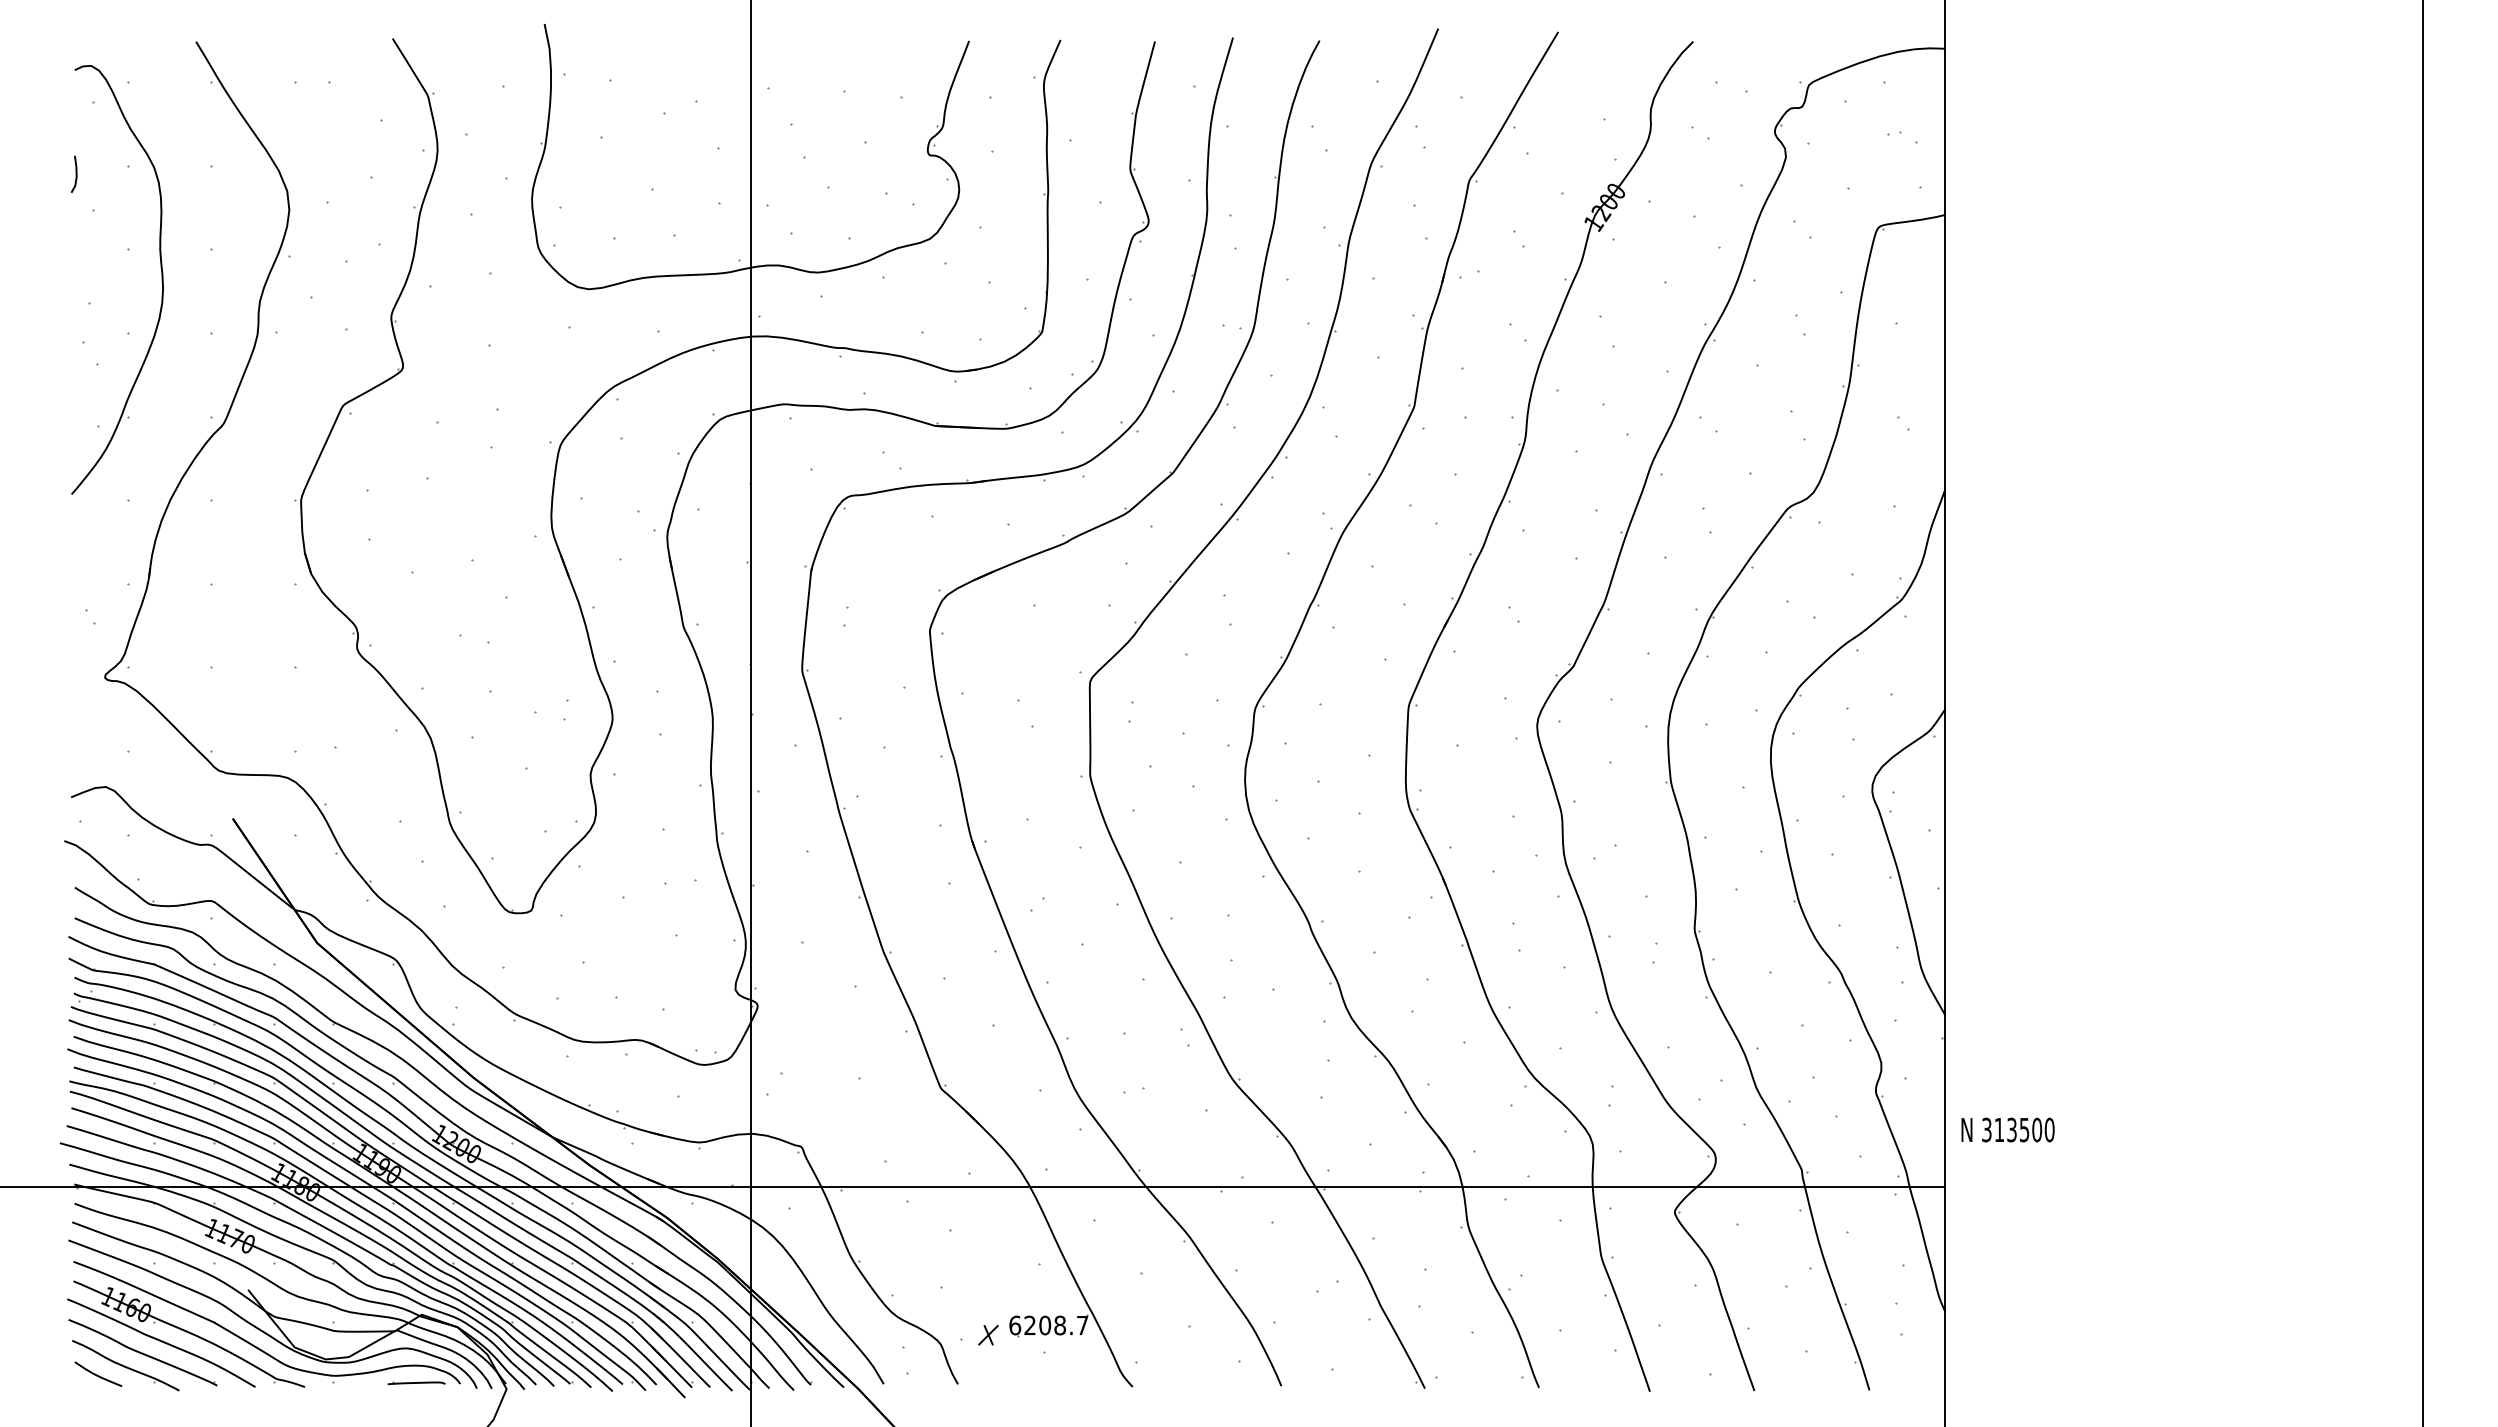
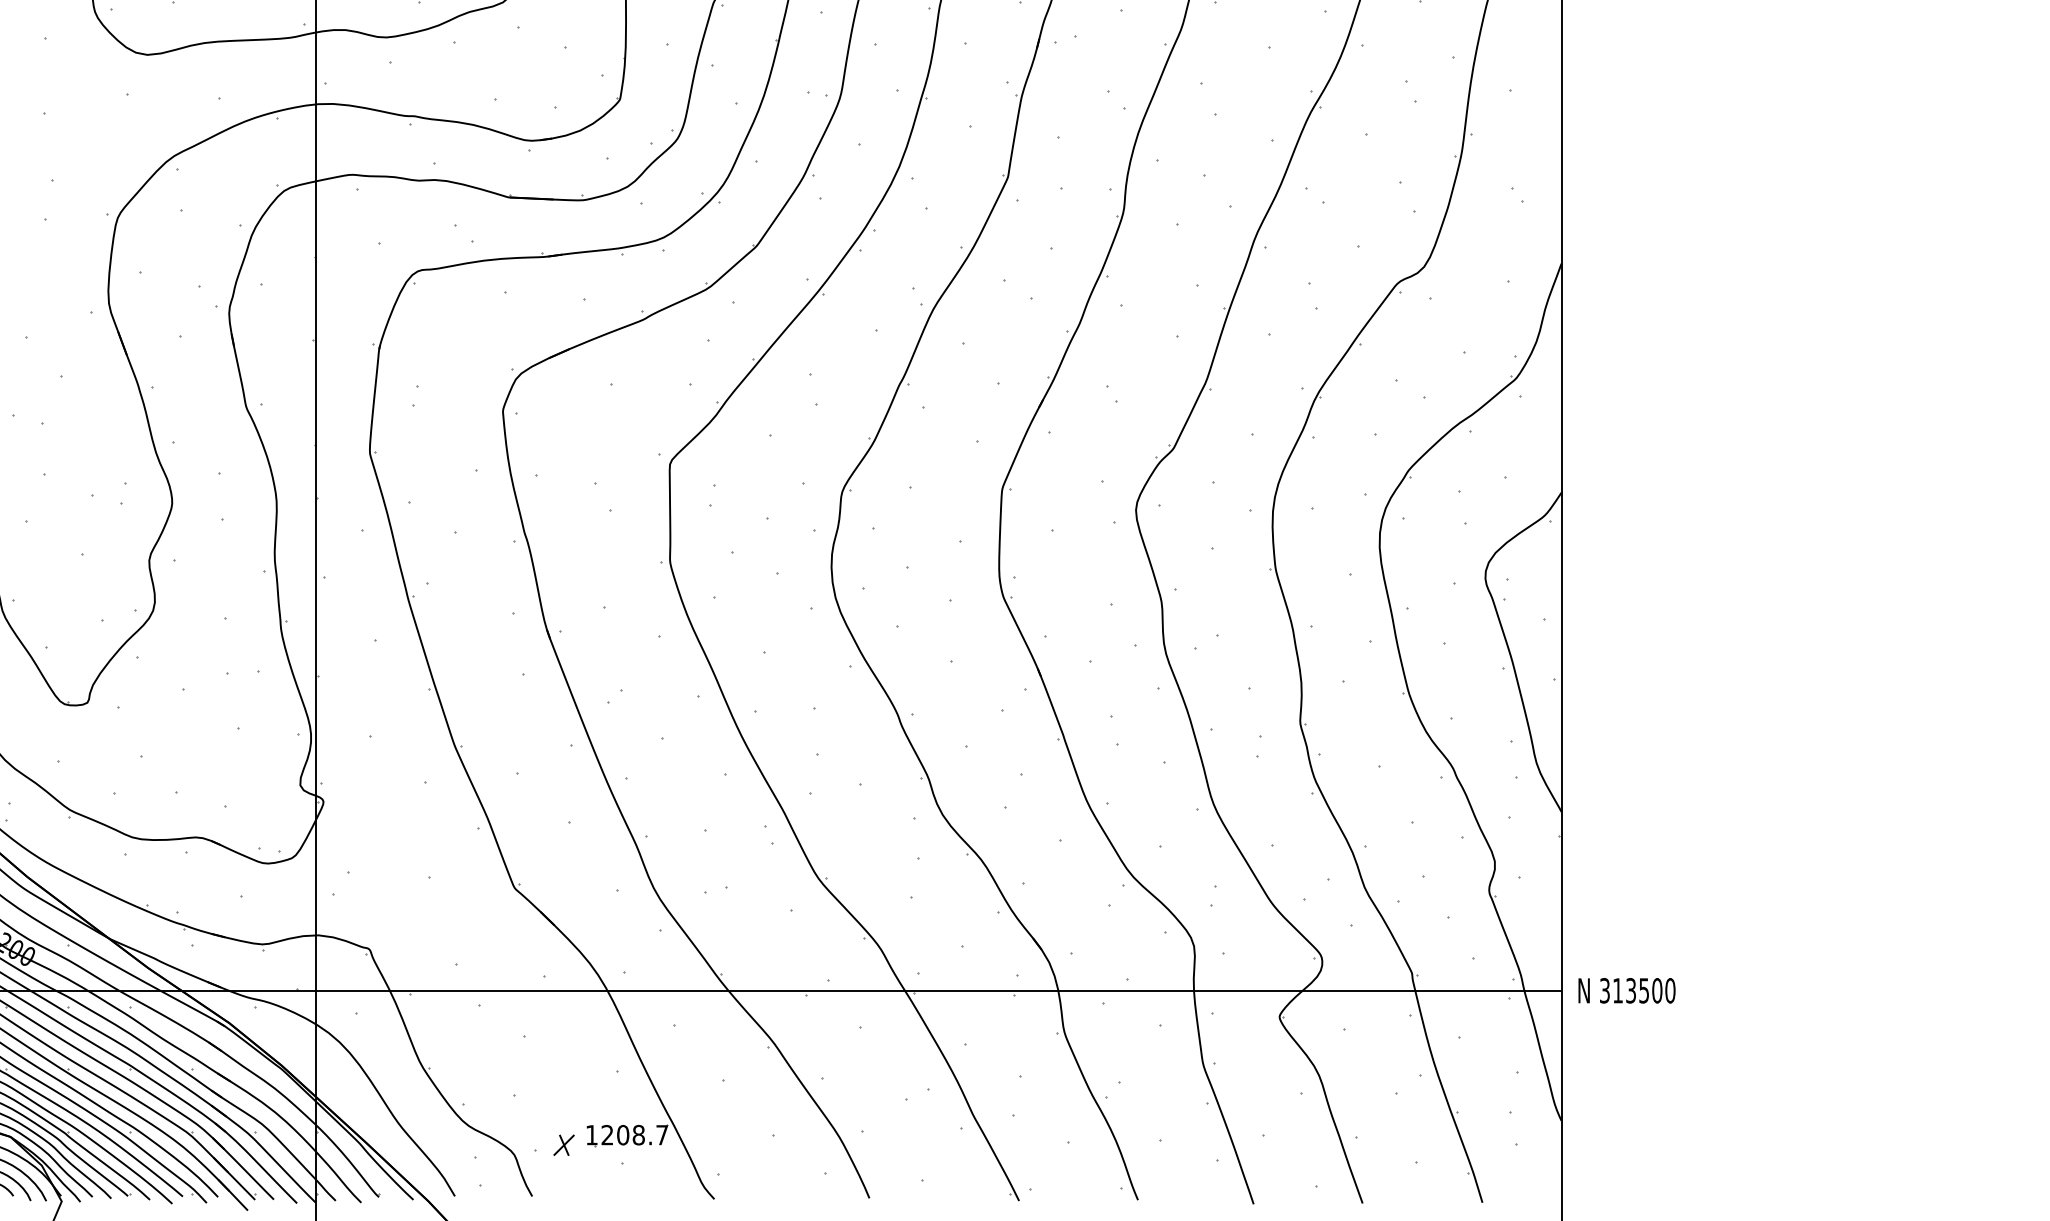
text: (2007, 1129) -> (1626, 990), moved
text: (1015, 1325) -> (592, 1135), 6208.7 -> 1208.7

